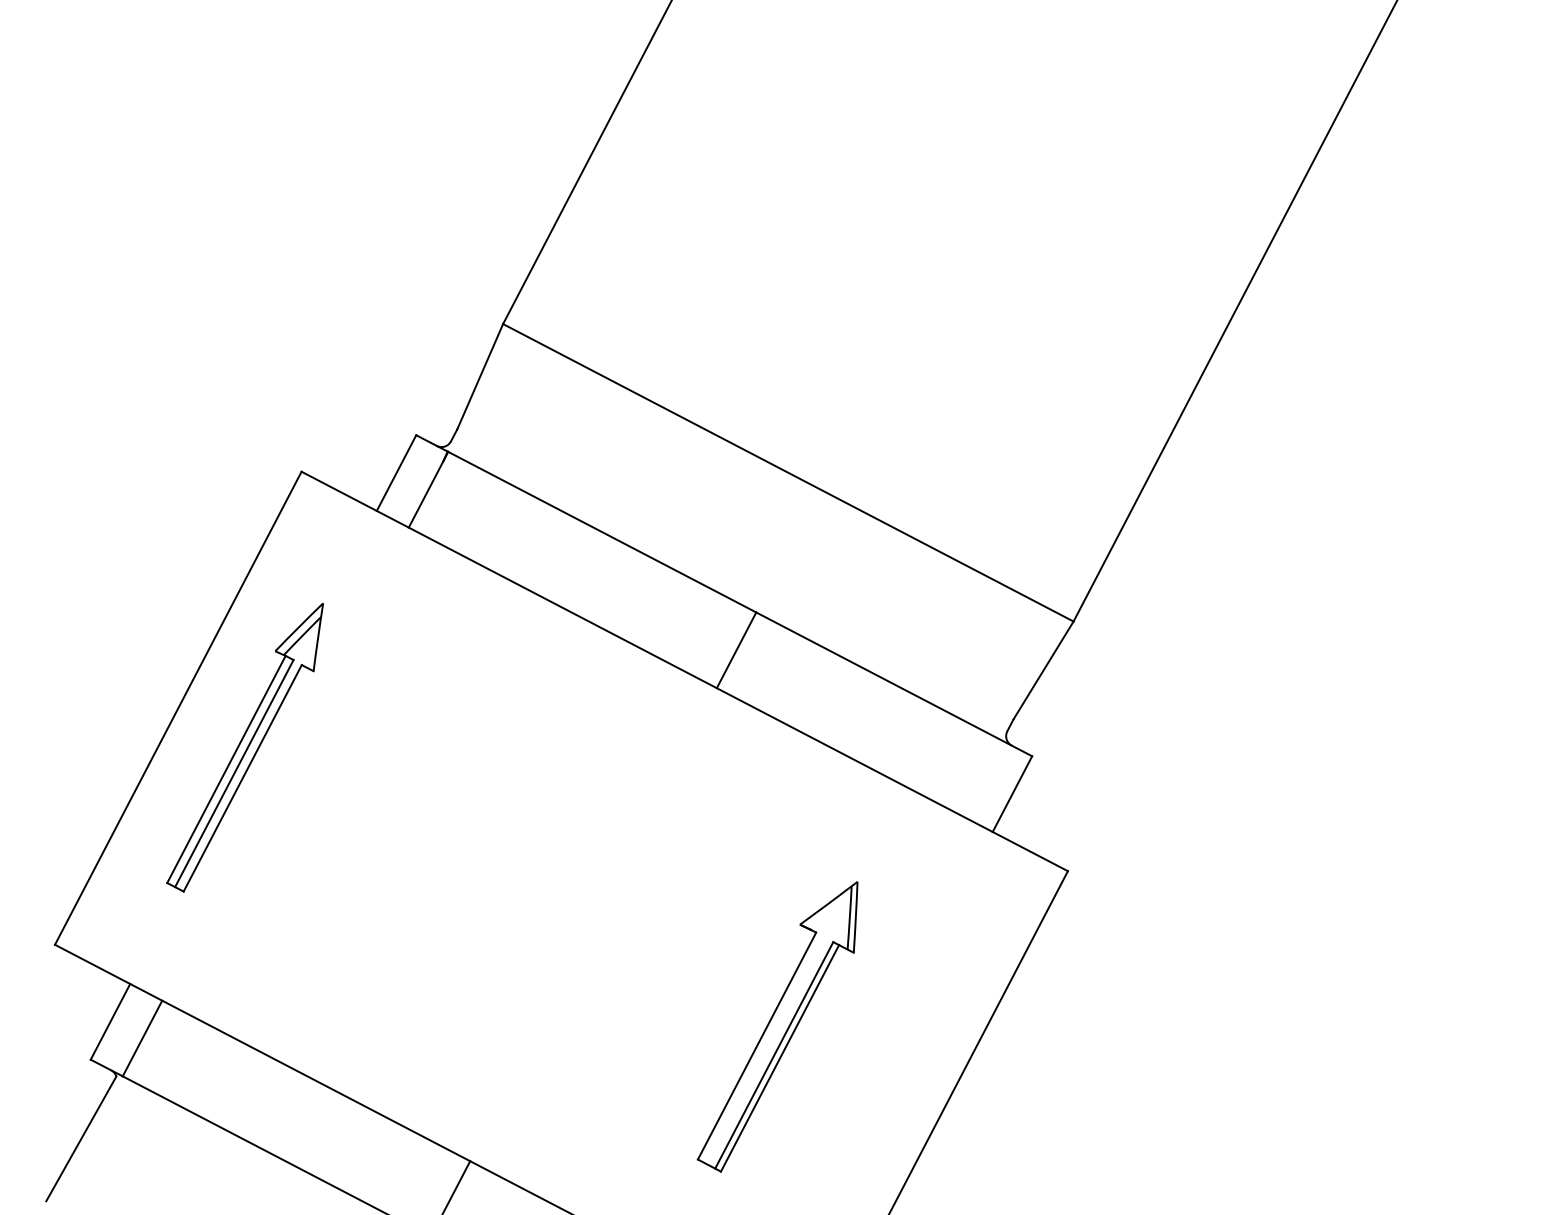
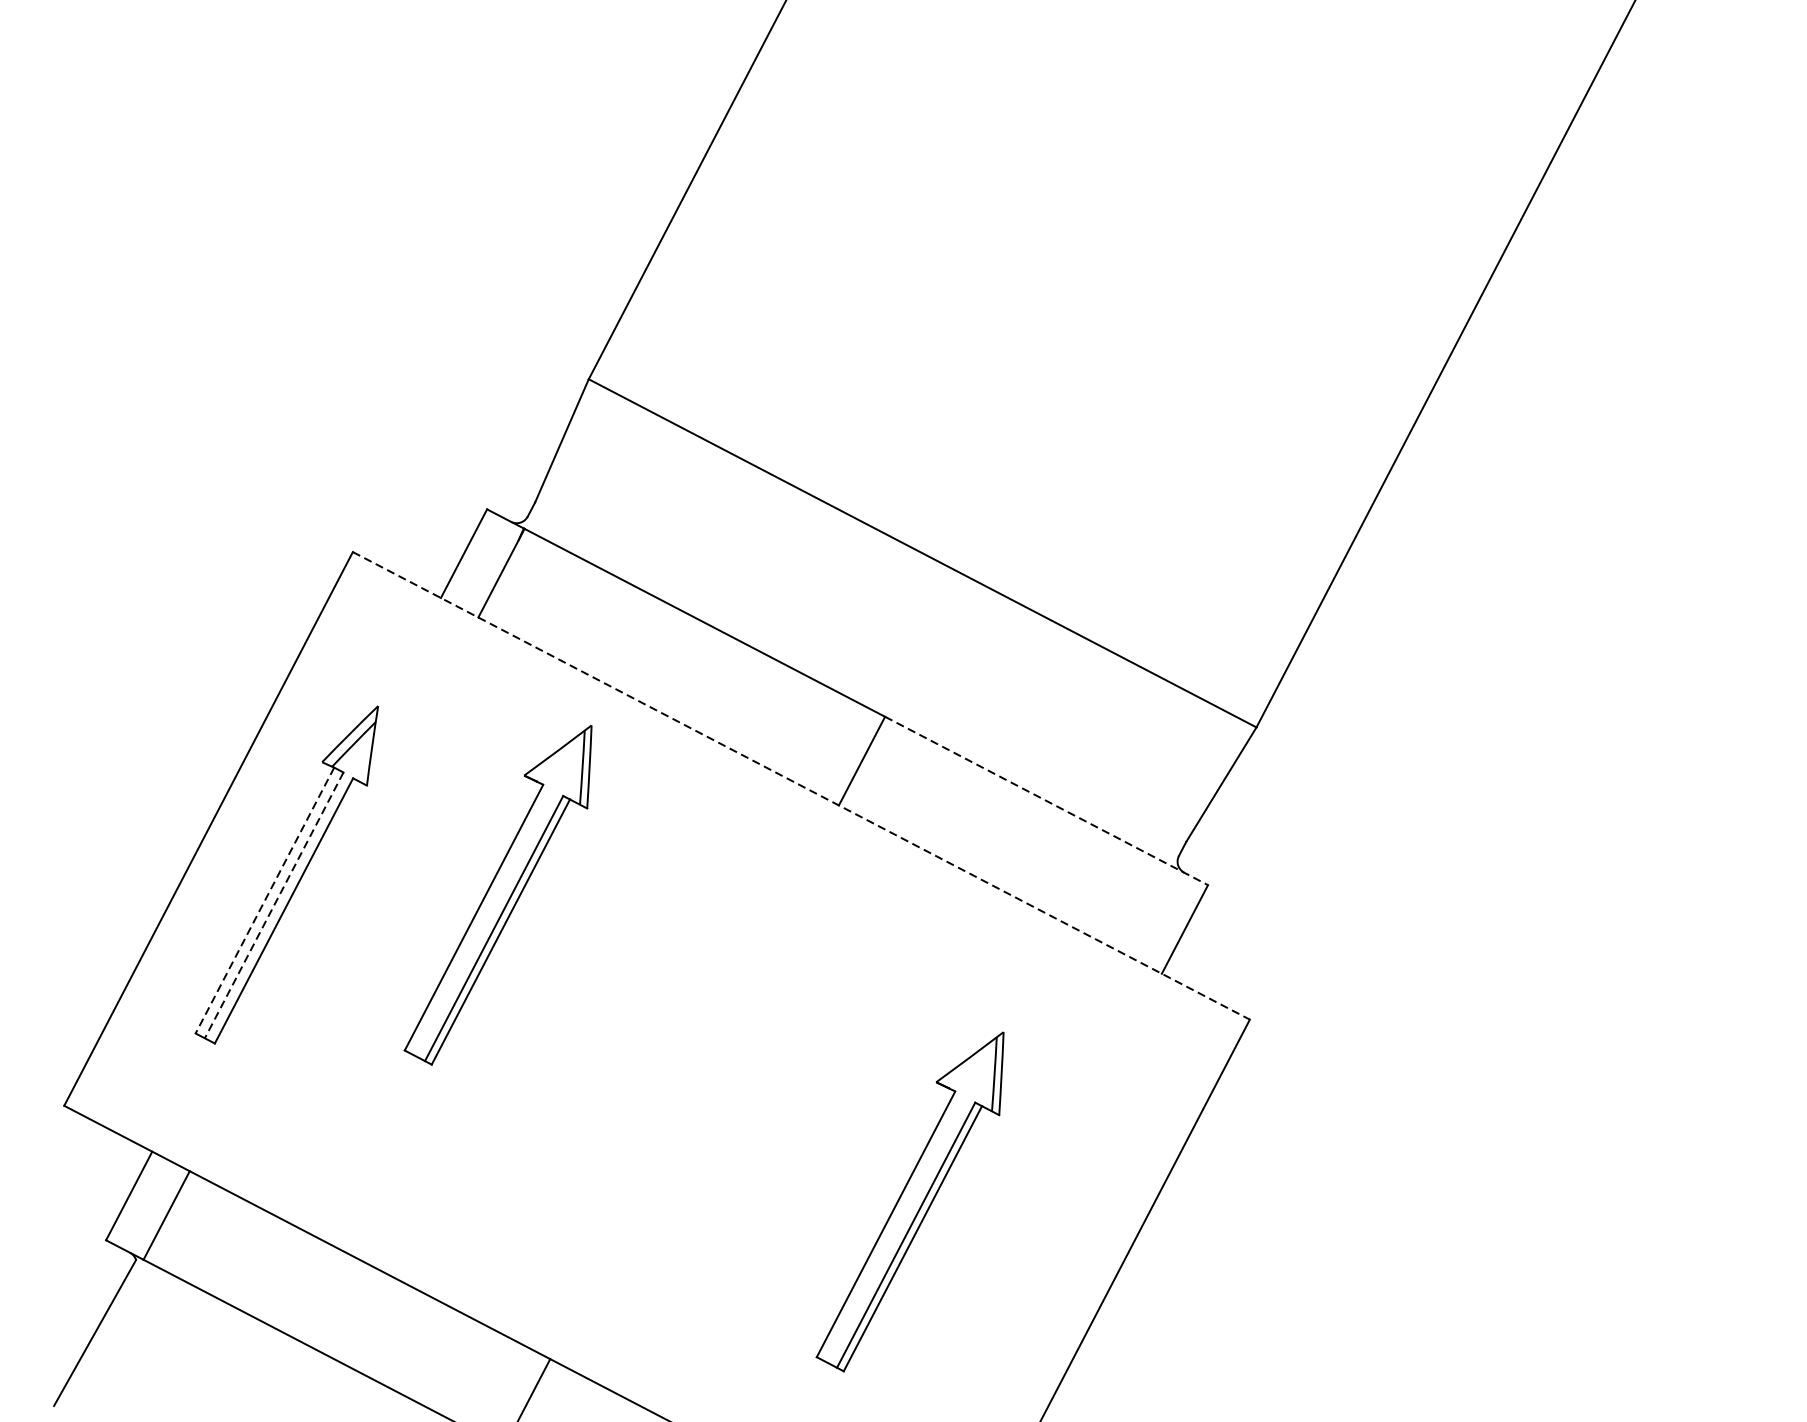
line: (685, 671) -> (802, 785), solid -> dashed
line: (894, 684) -> (1046, 801), solid -> dashed
part: (425, 764) -> (497, 894), added
line: (226, 769) -> (264, 900), solid -> dashed
line: (234, 774) -> (274, 906), solid -> dashed

